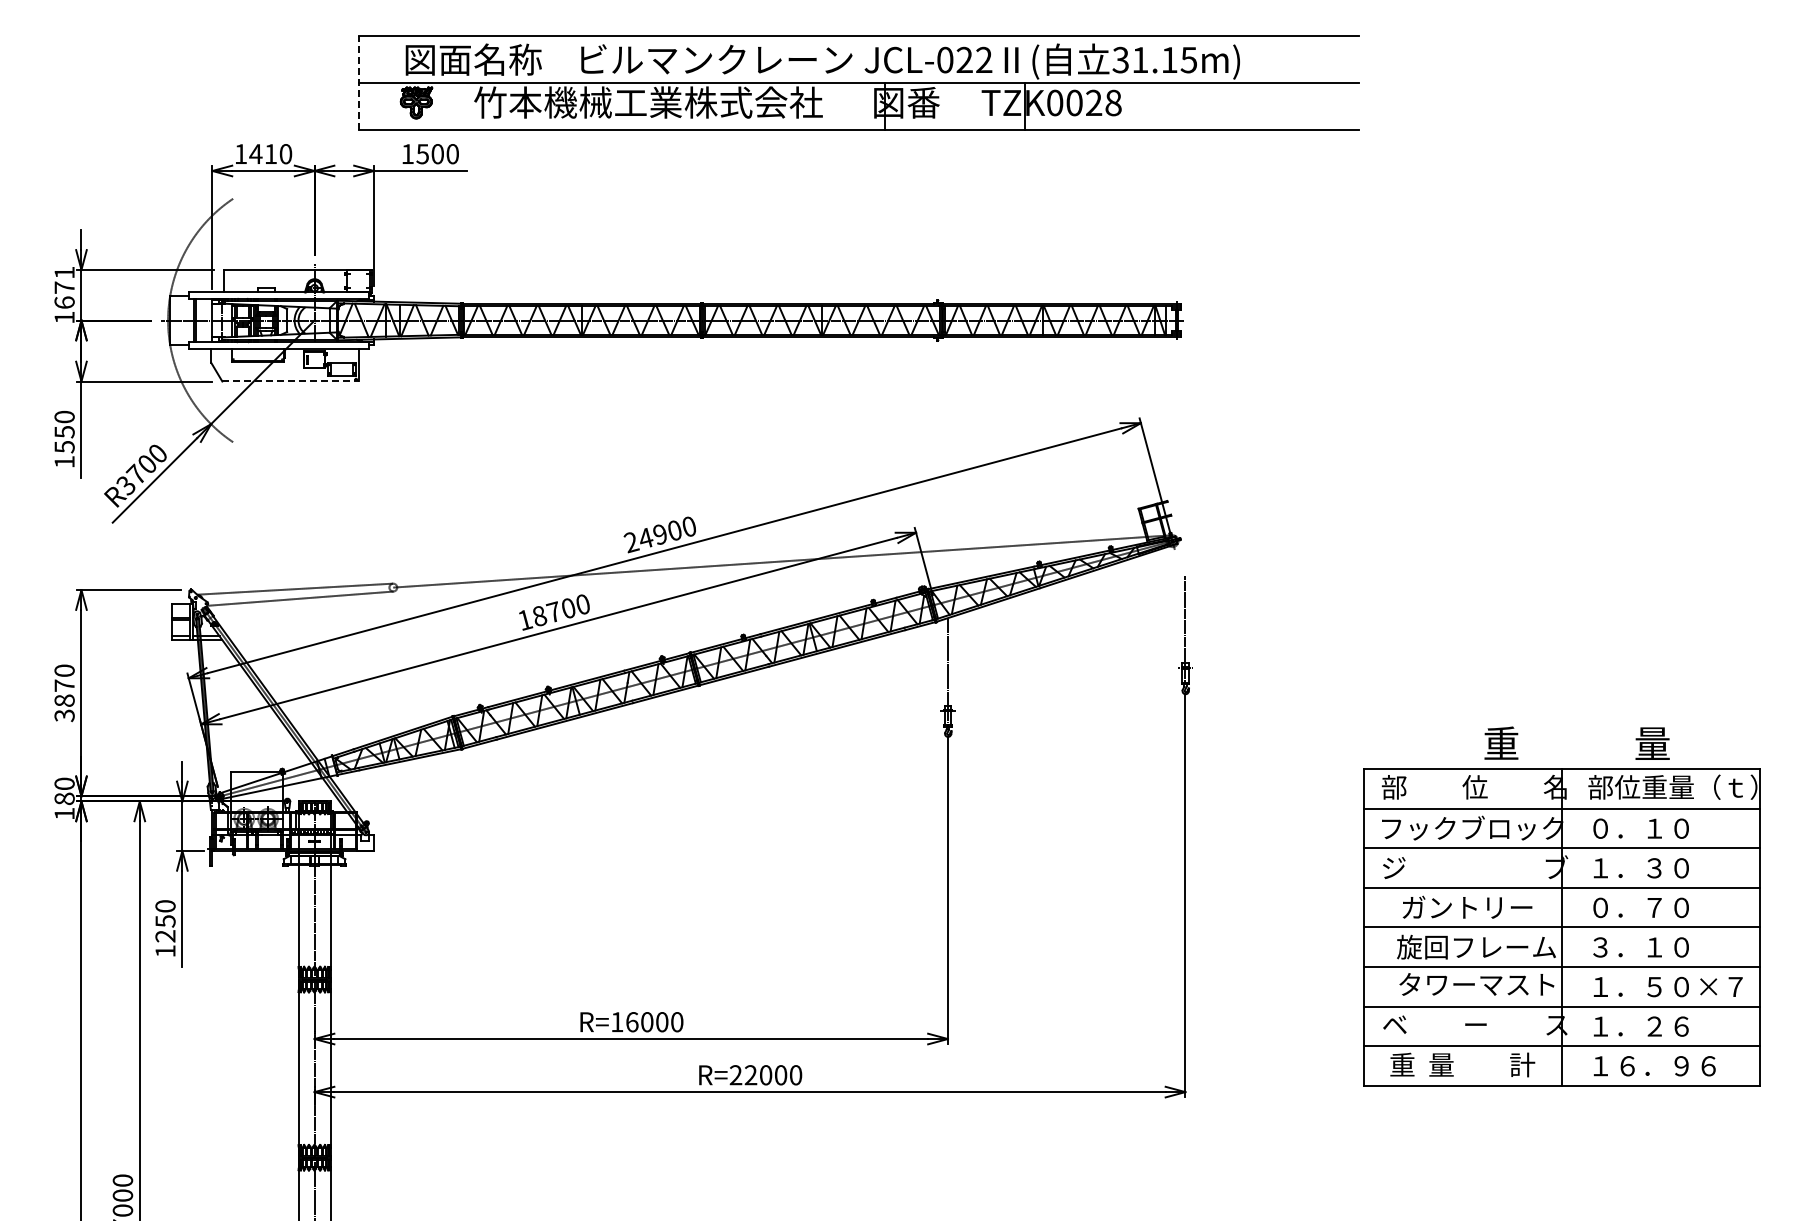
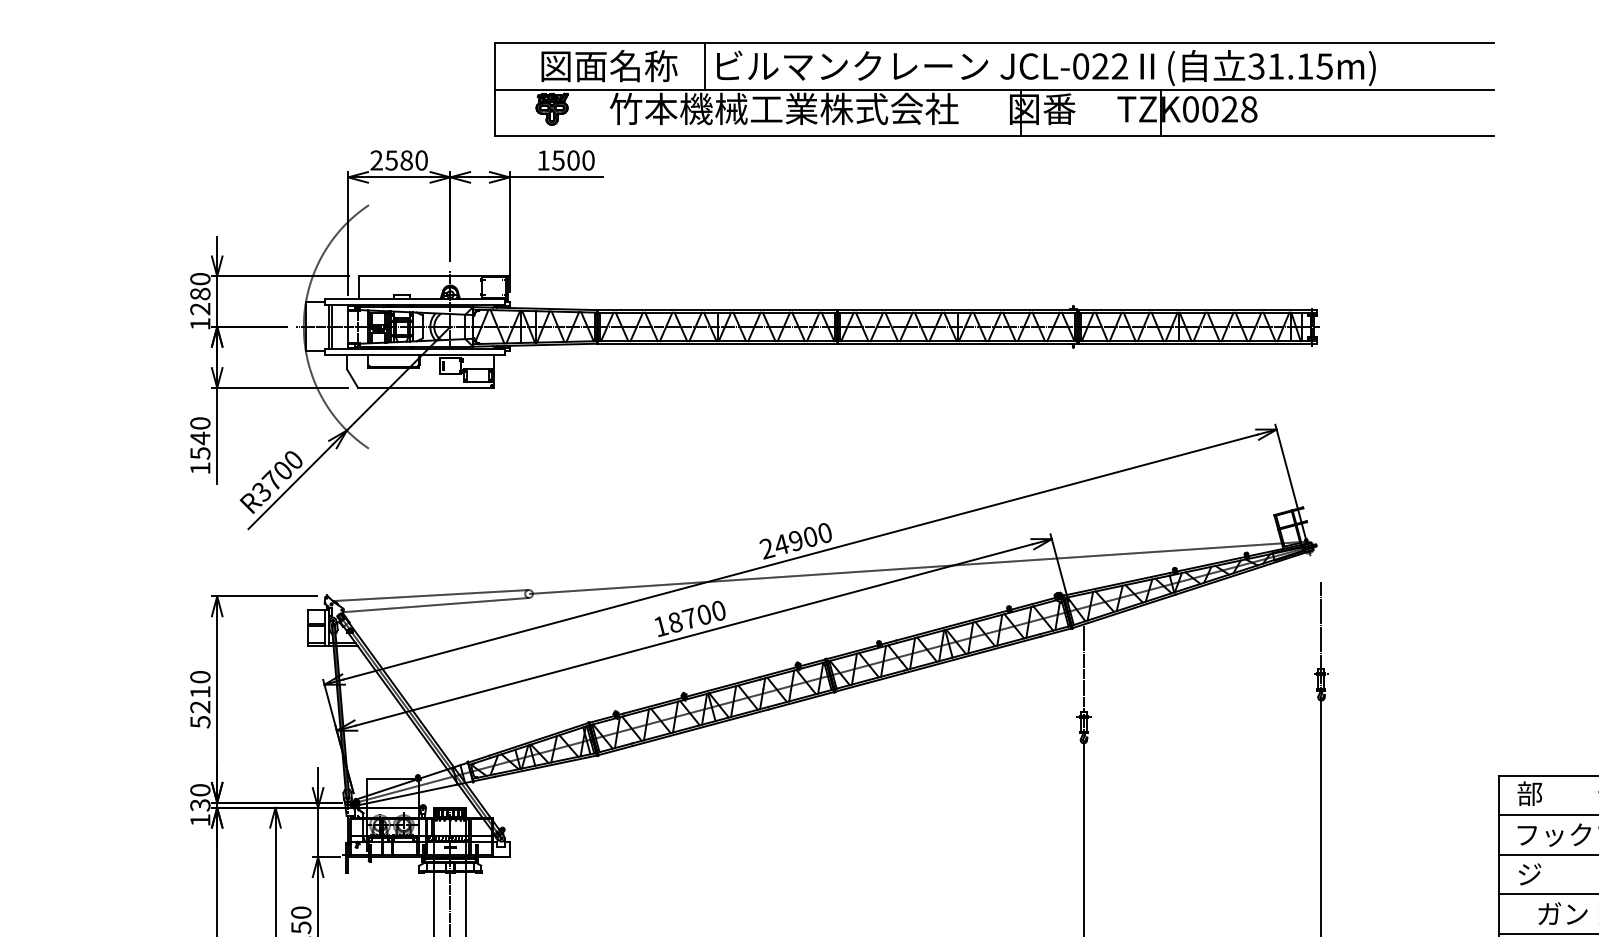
line: (569, 59) -> (705, 65), added
line: (359, 83) -> (495, 89), dashed -> solid
text: (255, 154) -> (391, 160), 1410 -> 2580
text: (64, 287) -> (200, 293), 1671 -> 1280
line: (290, 381) -> (426, 387), dashed -> solid
text: (64, 431) -> (200, 437), 1550 -> 1540
text: (64, 700) -> (200, 706), 3870 -> 5210
text: (64, 798) -> (200, 804), 180 -> 130

